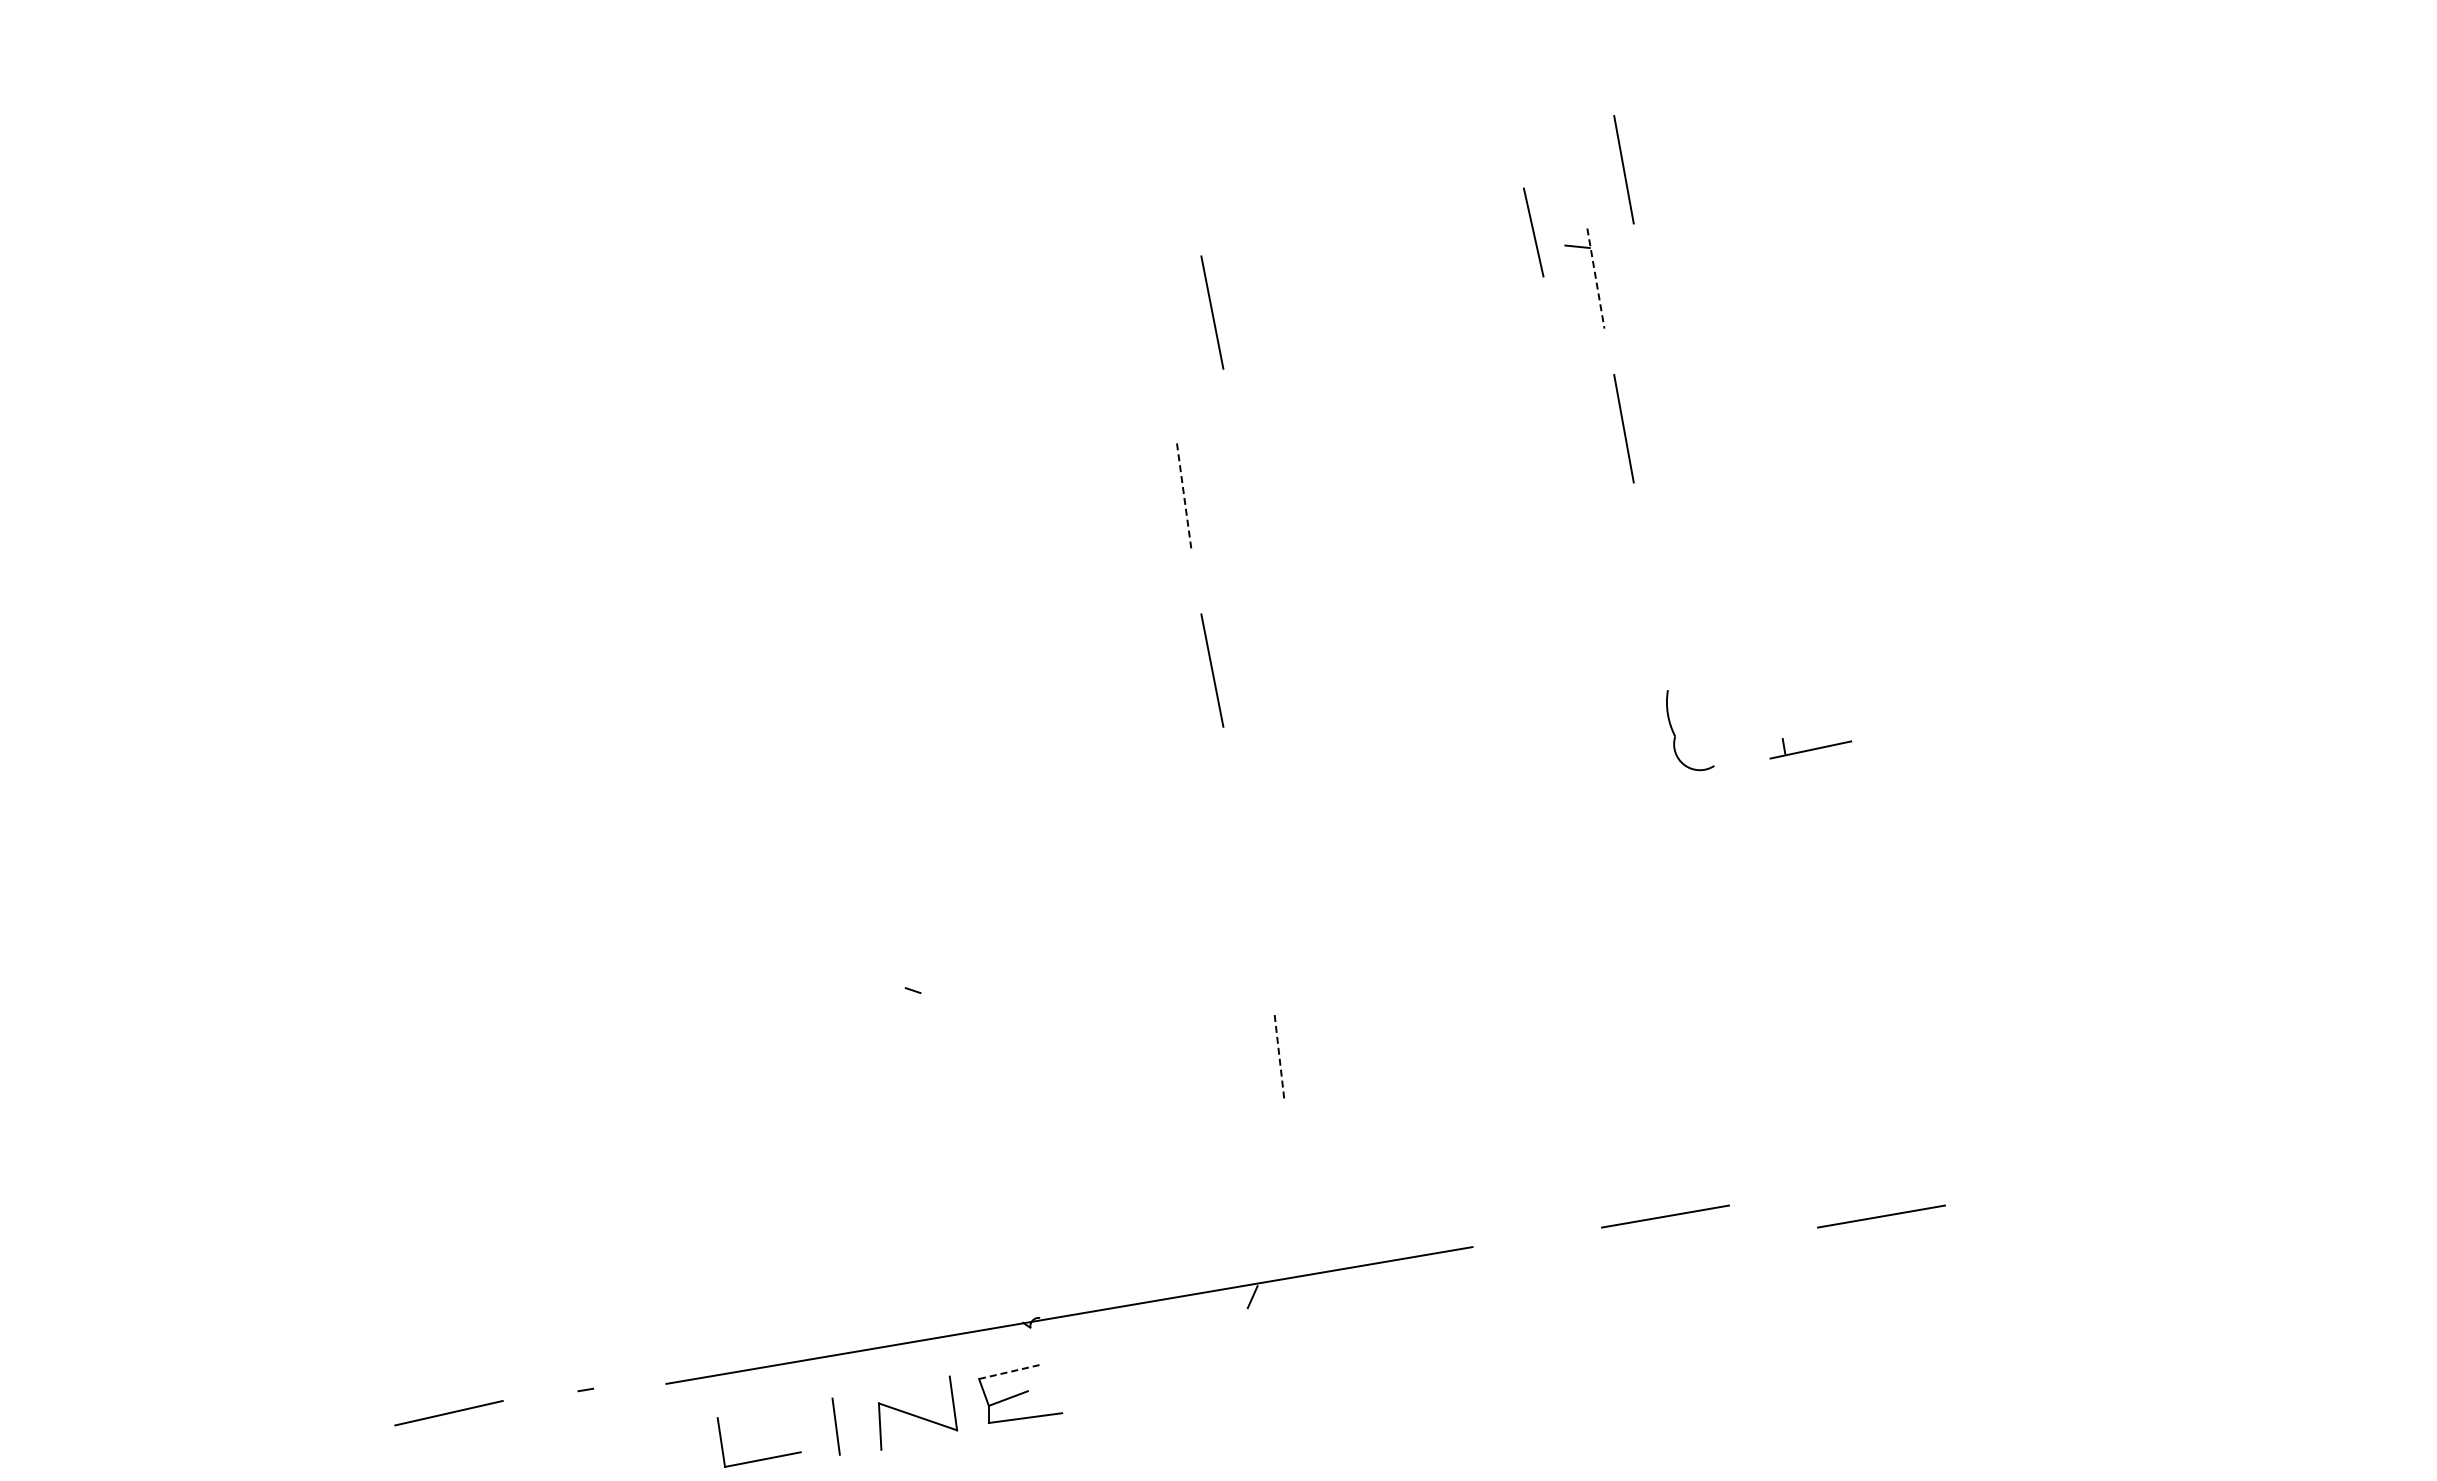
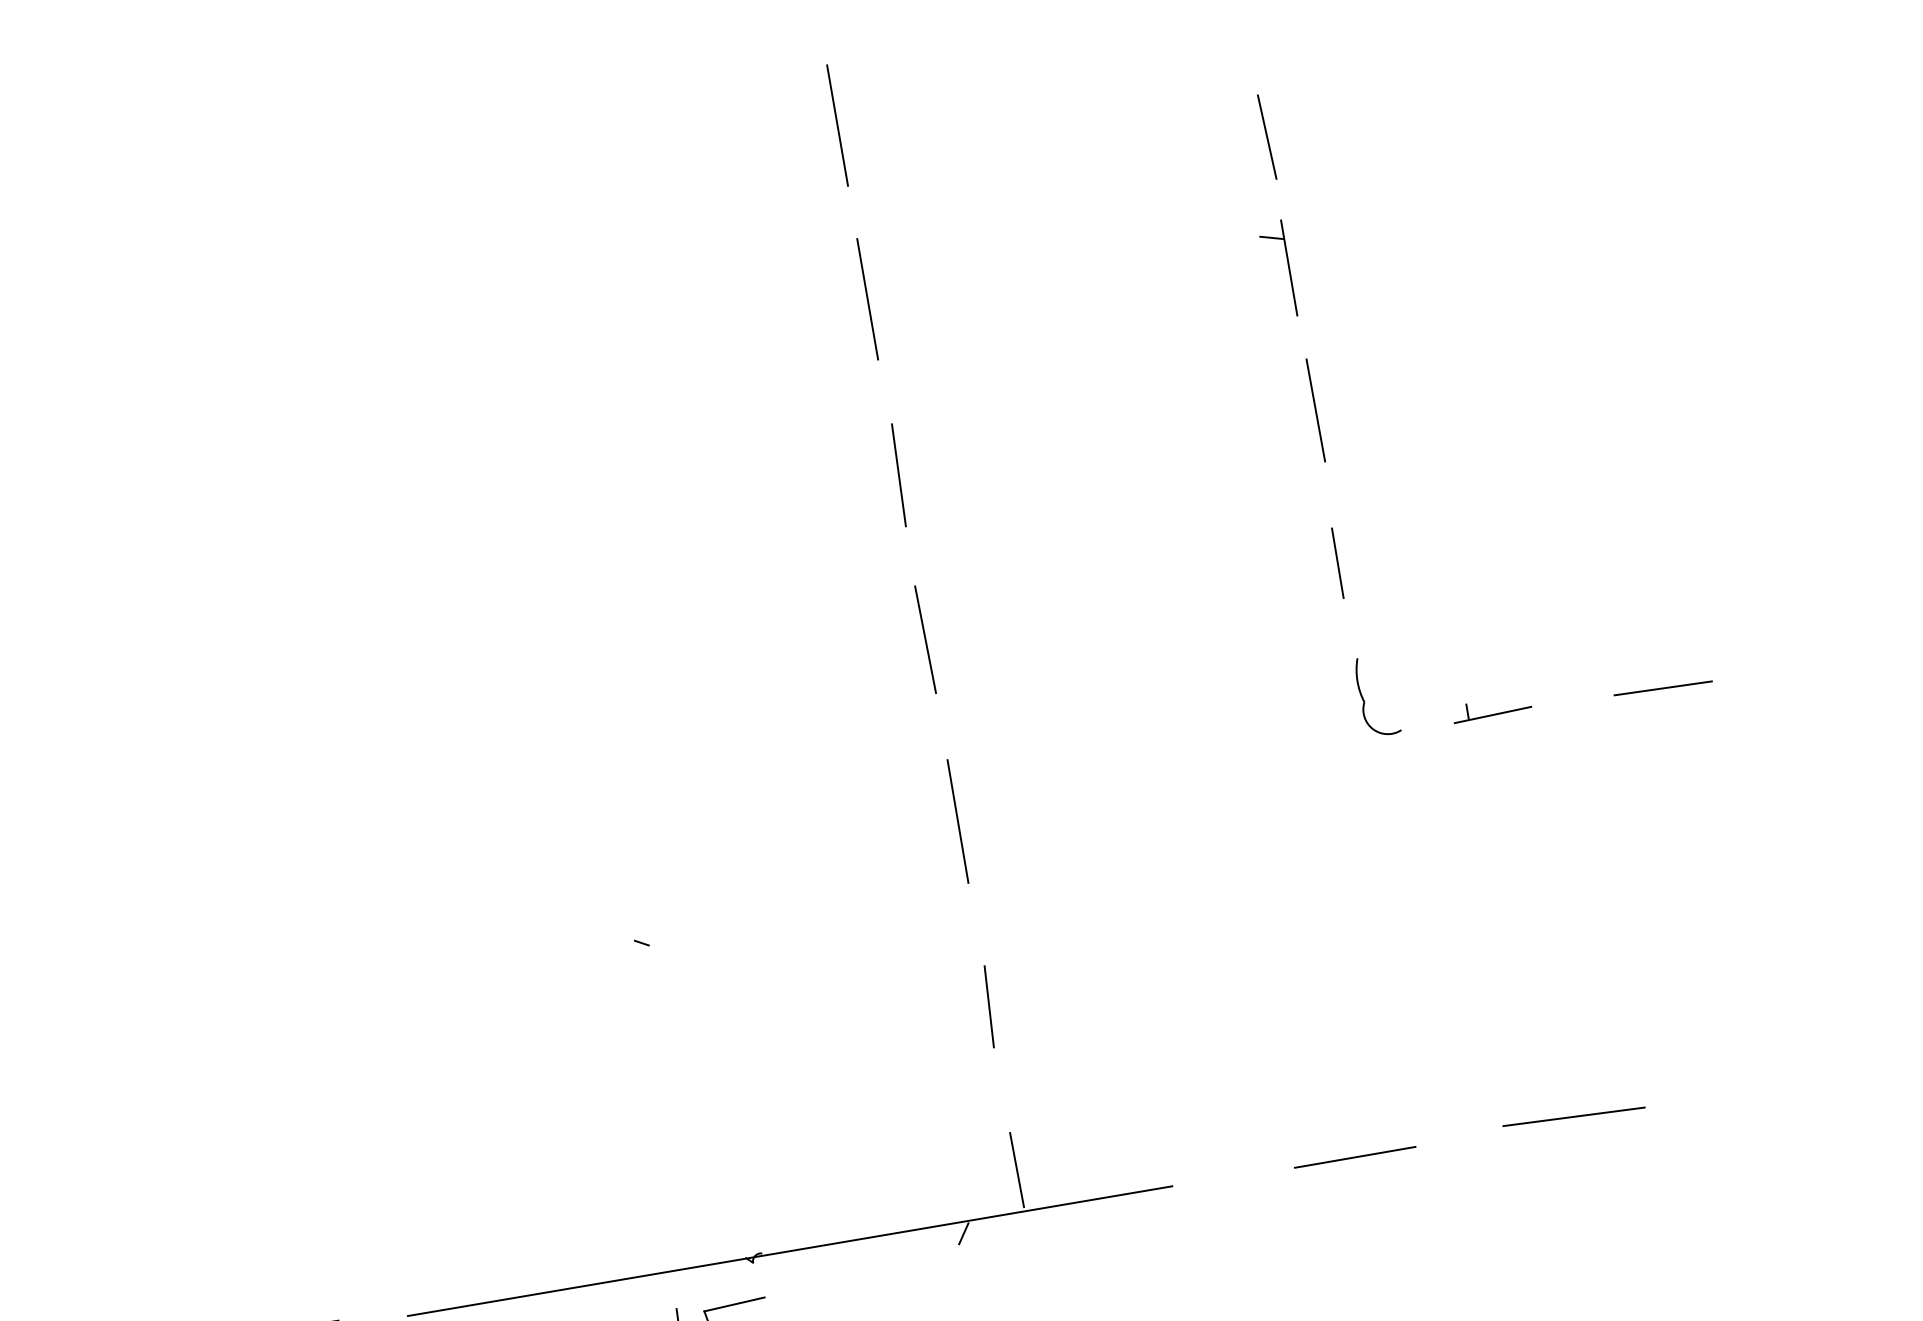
line: (1119, 127) -> (837, 124), added
line: (1623, 169) -> (1315, 164), removed
line: (1533, 232) -> (1267, 137), moved
line: (1595, 278) -> (1288, 267), dashed -> solid
line: (1151, 311) -> (867, 299), added
line: (1212, 312) -> (925, 300), removed
line: (1184, 497) -> (899, 475), dashed -> solid
line: (1647, 589) -> (1338, 562), added
line: (1990, 721) -> (1663, 687), added
line: (1246, 862) -> (957, 821), added
line: (1279, 1058) -> (989, 1007), dashed -> solid
line: (1895, 1173) -> (1573, 1116), added
line: (1881, 1216) -> (1559, 1157), removed
line: (1308, 1229) -> (1016, 1169), added
line: (1010, 1371) -> (734, 1304), dashed -> solid

